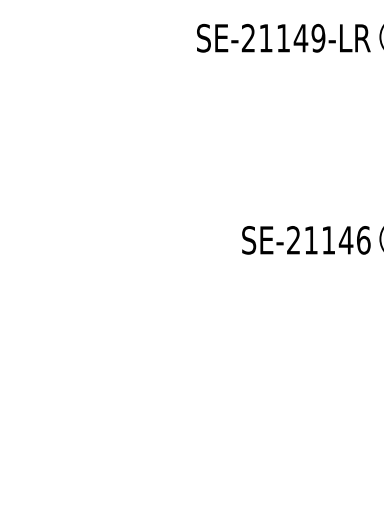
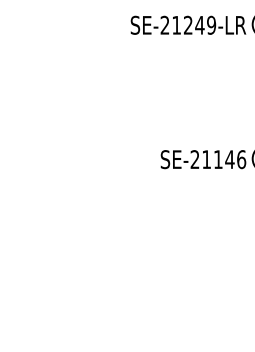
text: (282, 37) -> (187, 24), SE-21149-LR -> SE-21249-LR

